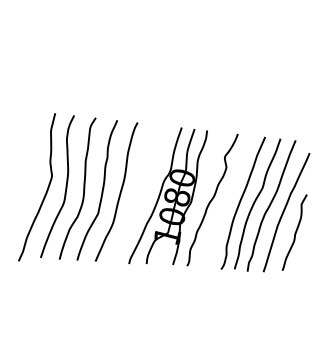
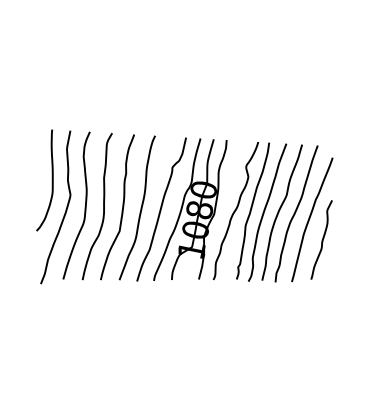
curve: (34, 160) -> (51, 180), added
curve: (140, 194) -> (161, 209), added
curve: (227, 200) -> (251, 210), added

